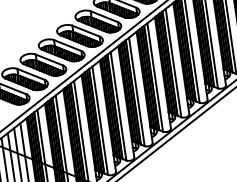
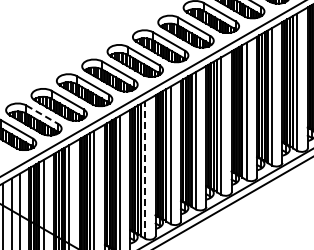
line: (31, 74) -> (42, 114), solid -> dashed
line: (118, 106) -> (145, 170), solid -> dashed

